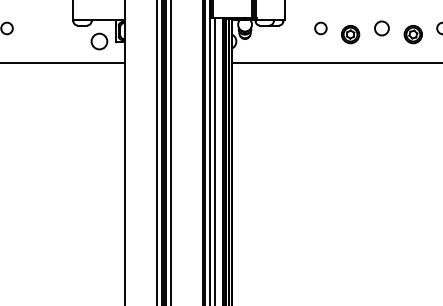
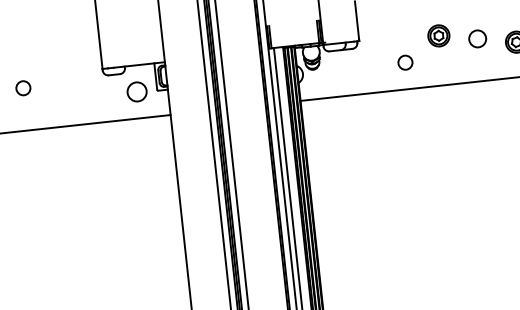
circle: (320, 28) -> (404, 62), moved
part: (350, 34) -> (438, 35), moved

